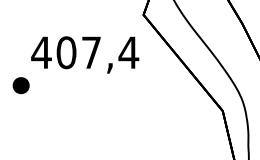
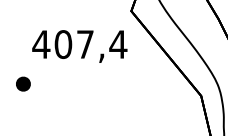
part: (20, 85) -> (22, 84), moved

